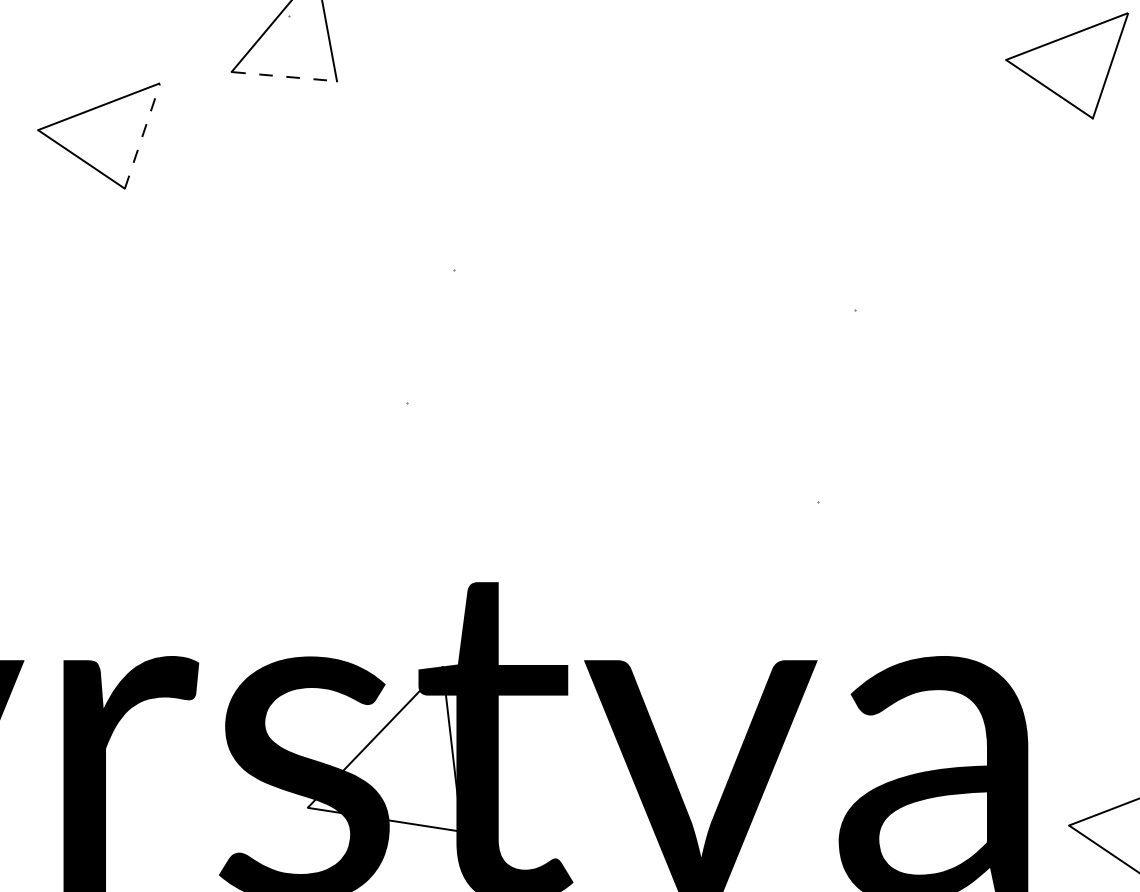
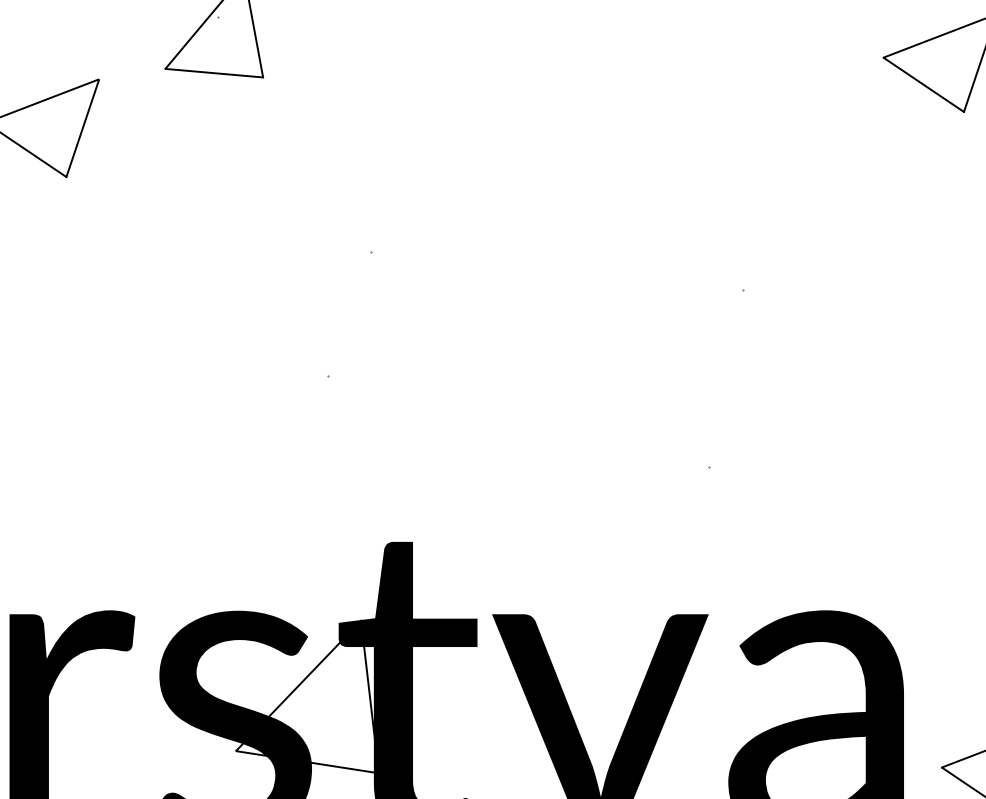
line: (283, 76) -> (213, 73), dashed -> solid
line: (142, 135) -> (82, 127), dashed -> solid

